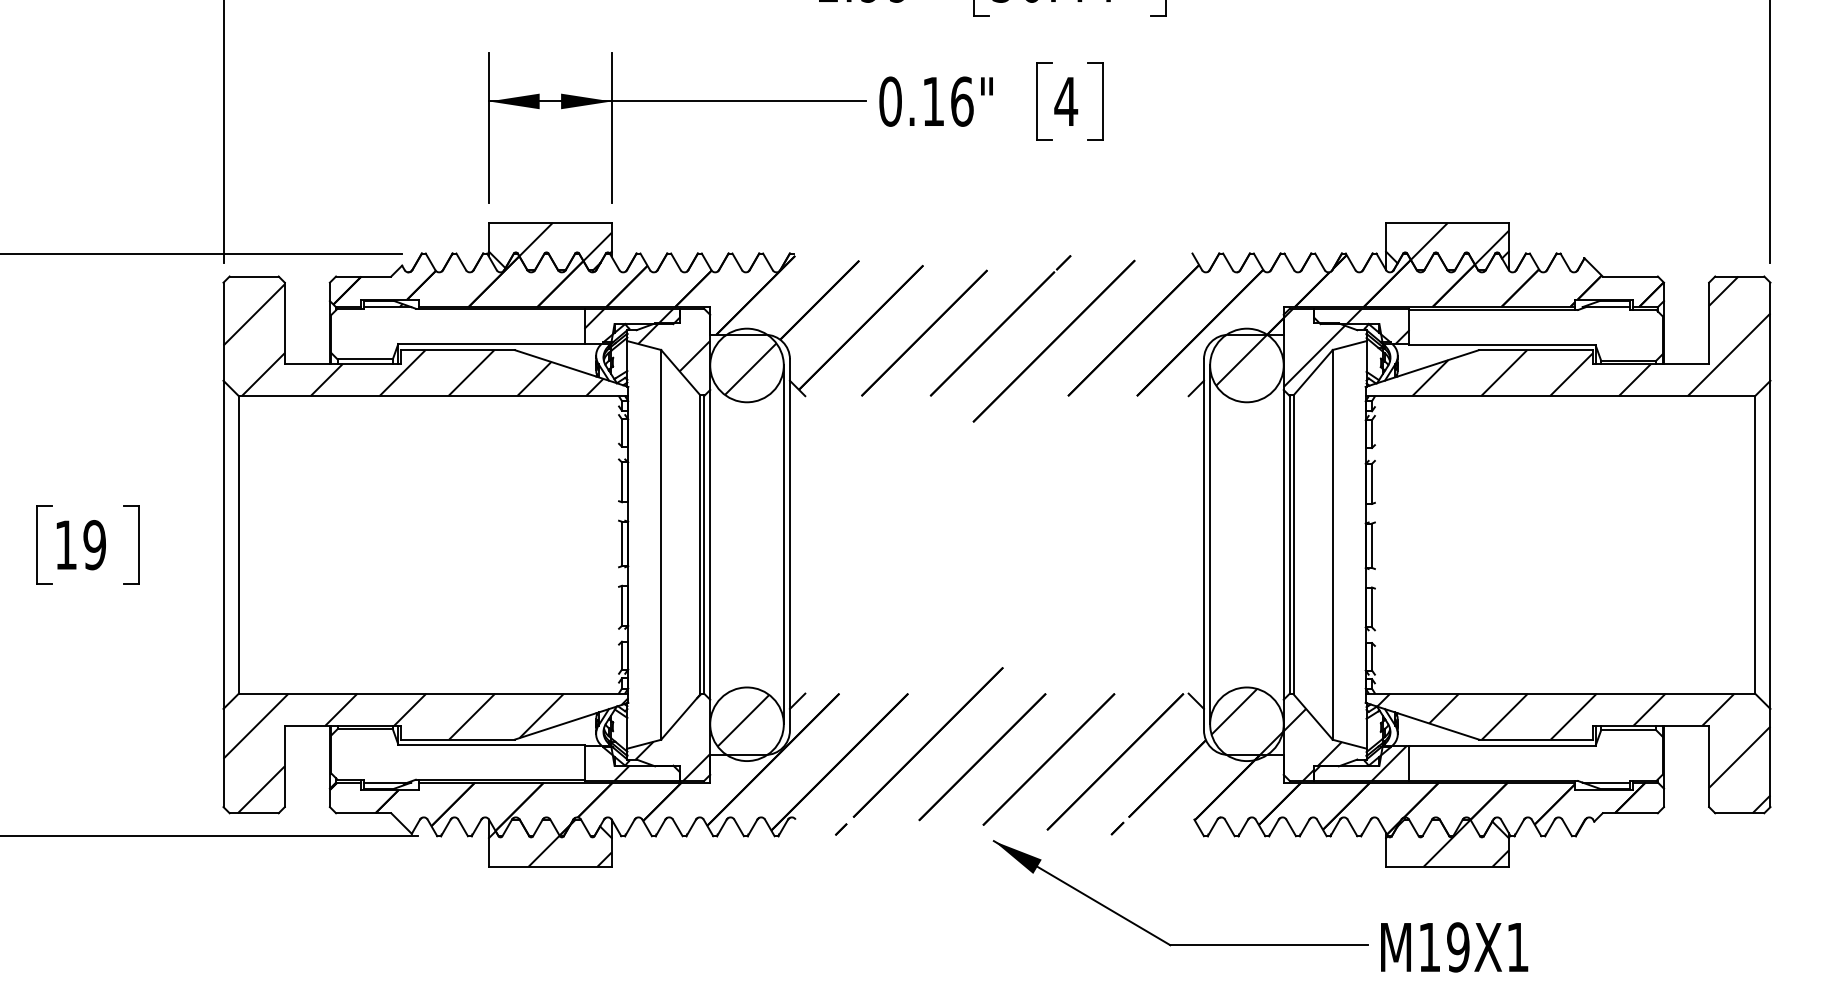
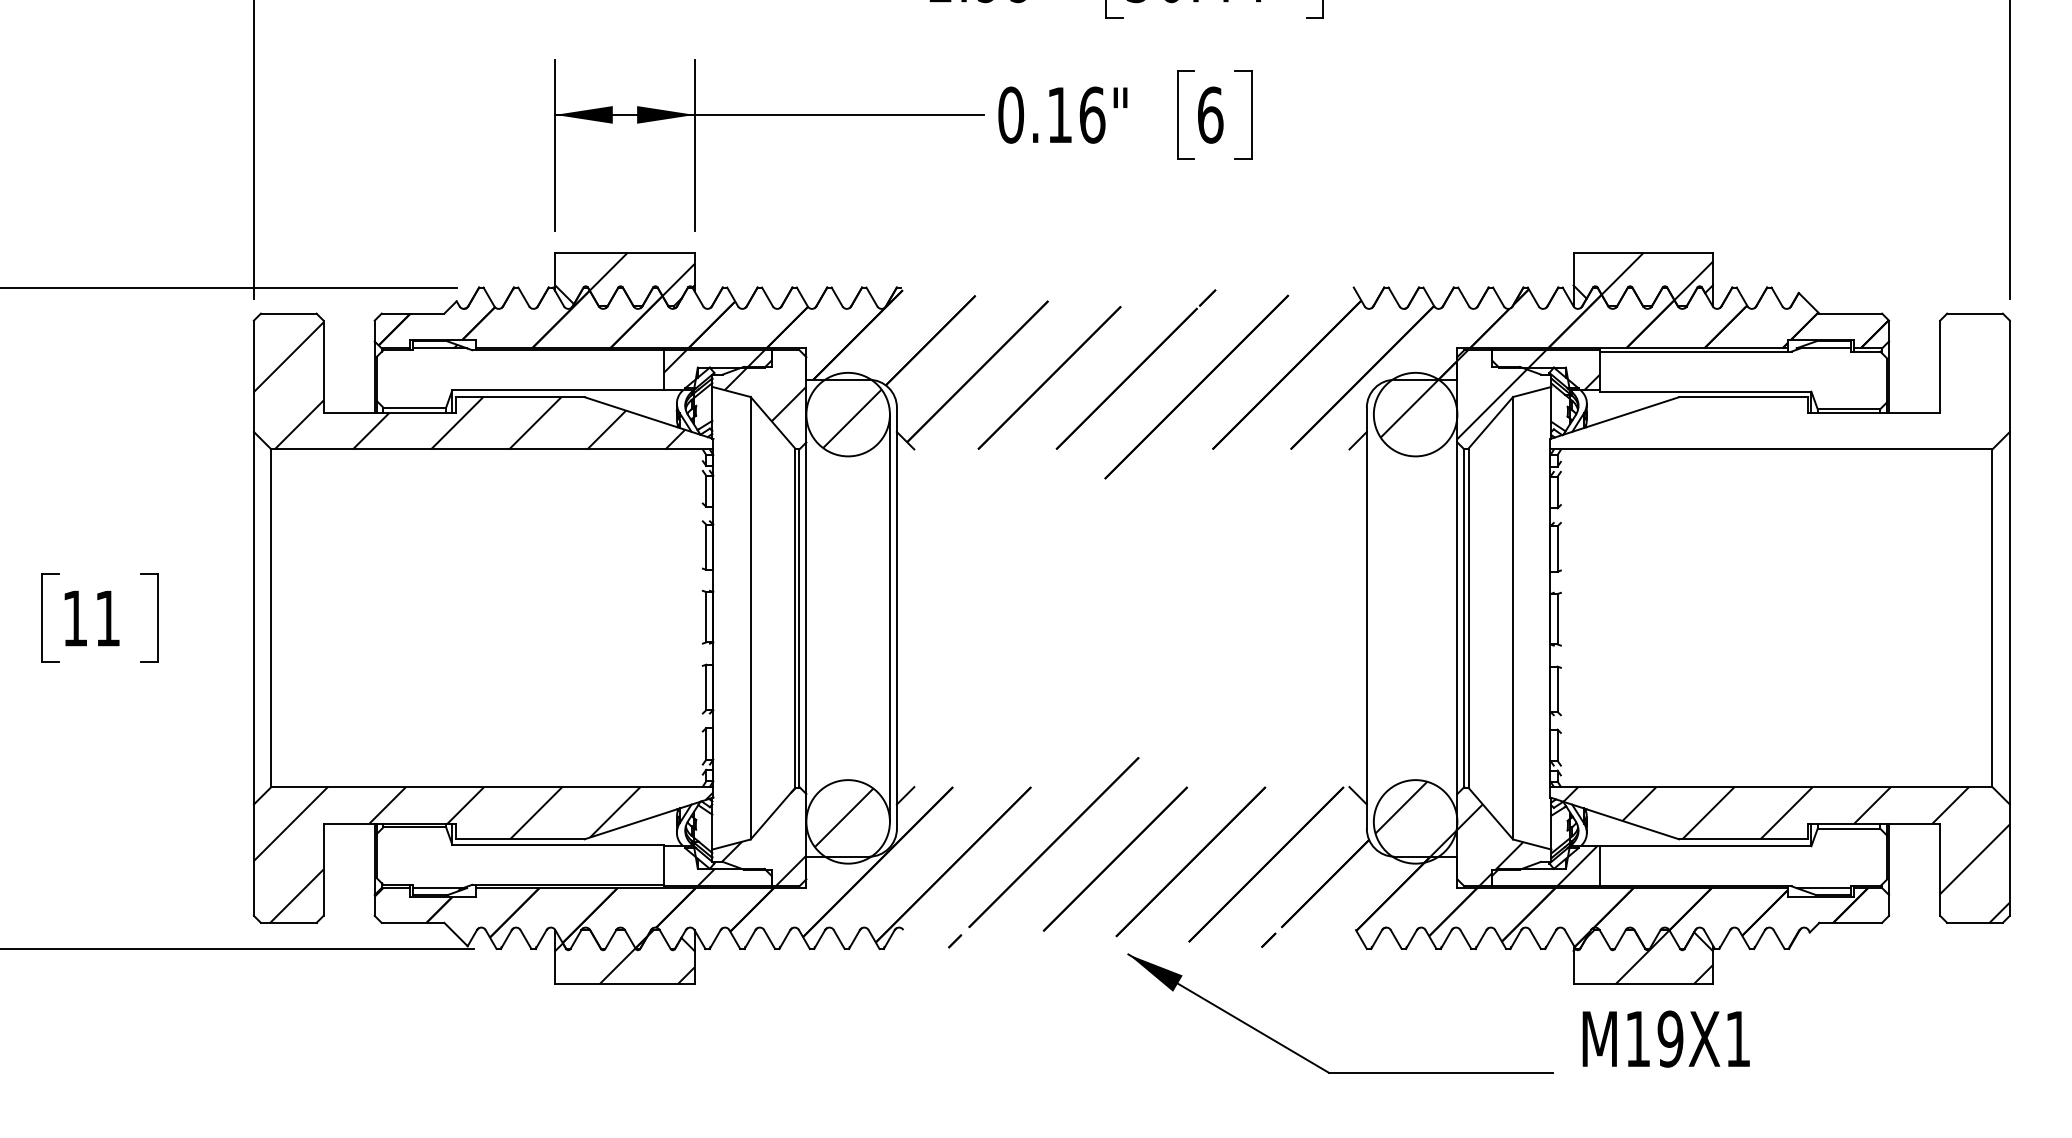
text: (1065, 101) -> (1209, 114), 4 -> 6
hatch: (1591, 336) -> (1806, 381), removed
line: (1209, 544) -> (1373, 617), removed
text: (94, 545) -> (107, 618), 19 -> 11
text: (1453, 946) -> (1665, 1038), moved

